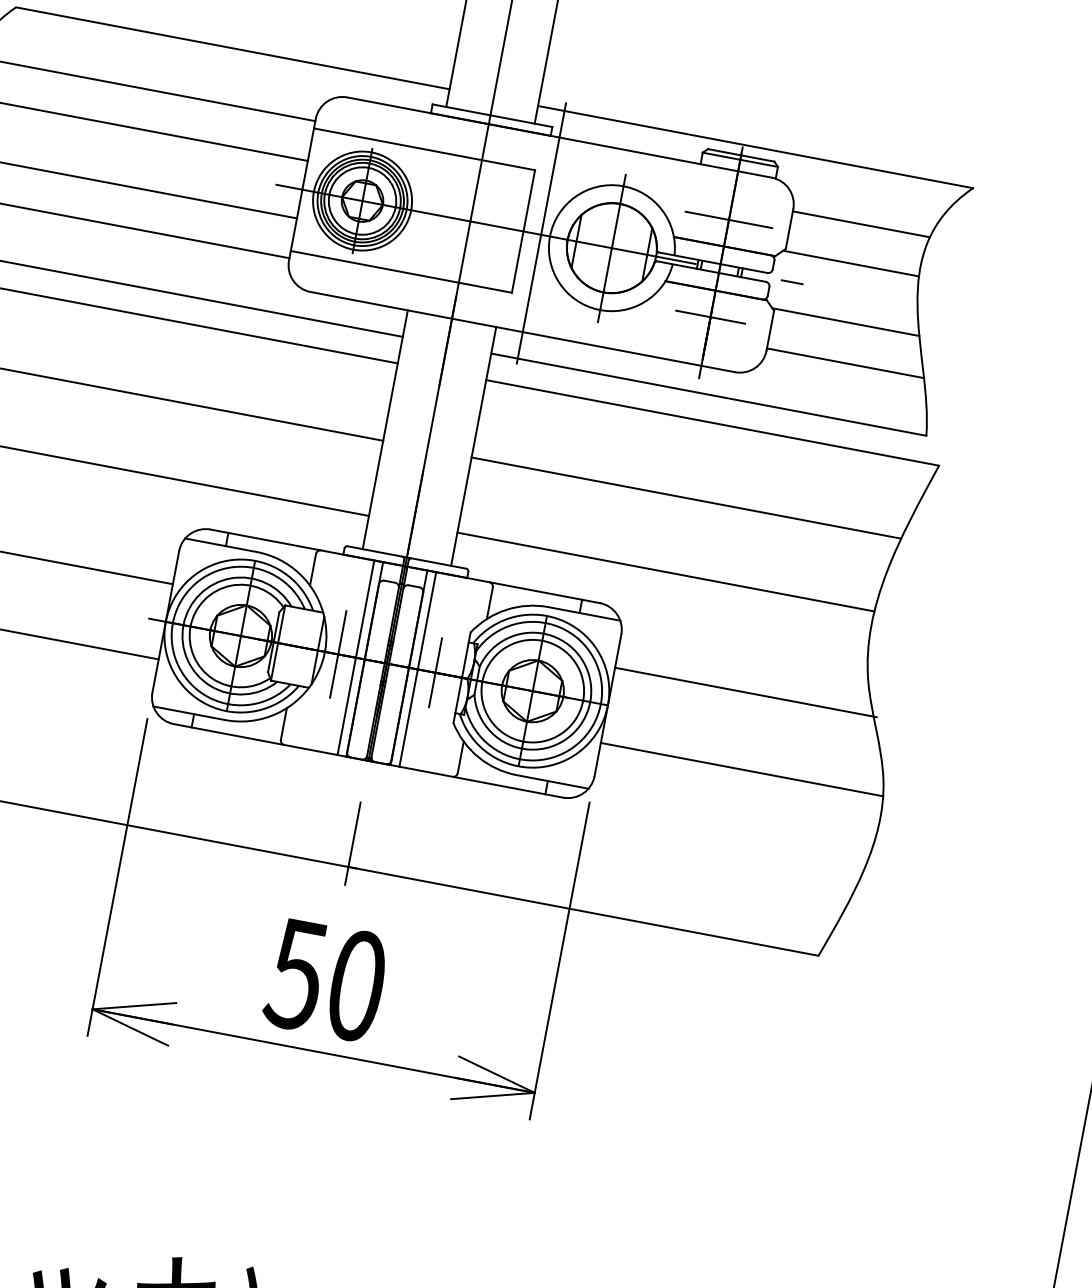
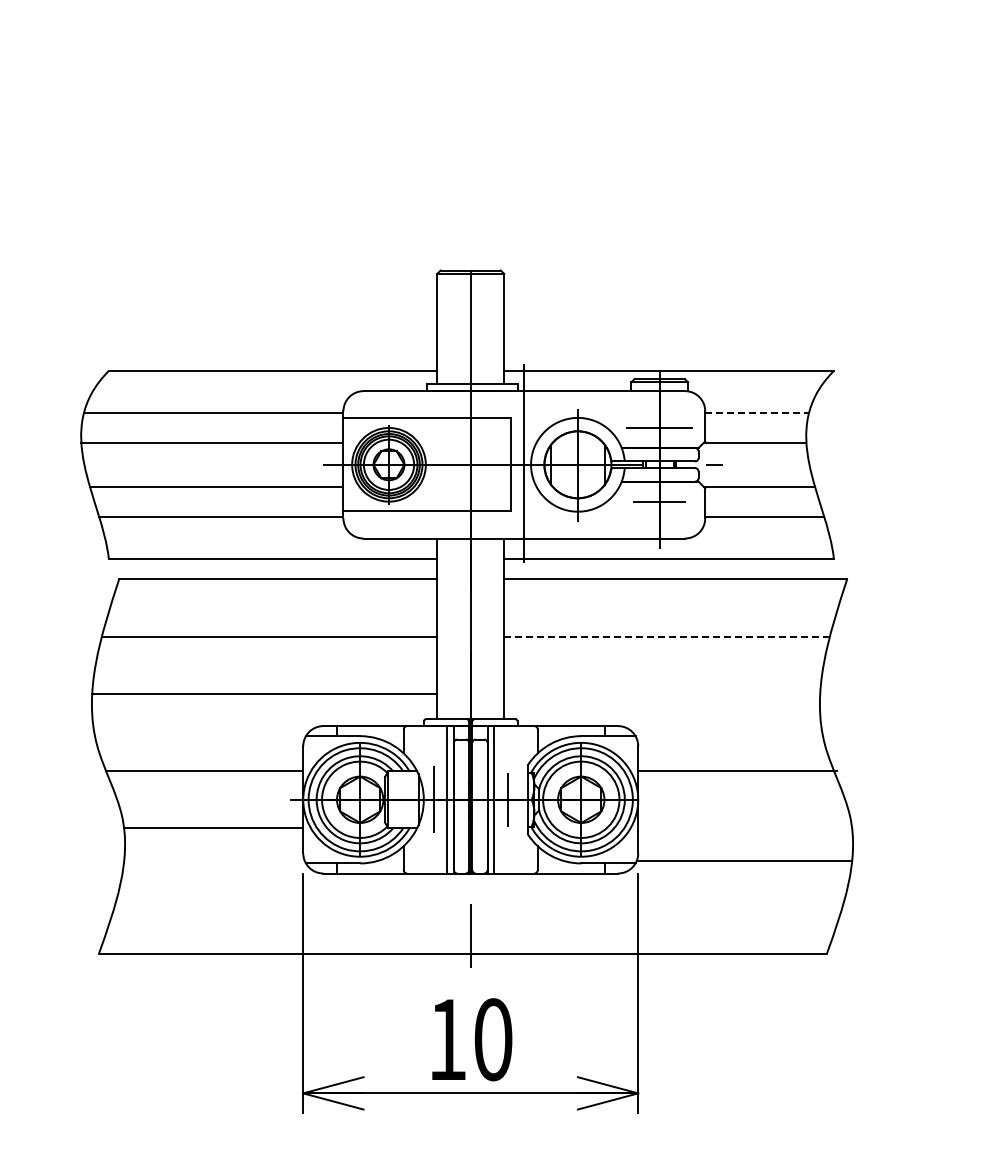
line: (861, 223) -> (757, 412), solid -> dashed
line: (685, 498) -> (666, 637), solid -> dashed
line: (666, 572) -> (662, 694), removed
line: (742, 770) -> (745, 861), moved
text: (294, 975) -> (446, 1040), 50 -> 10

